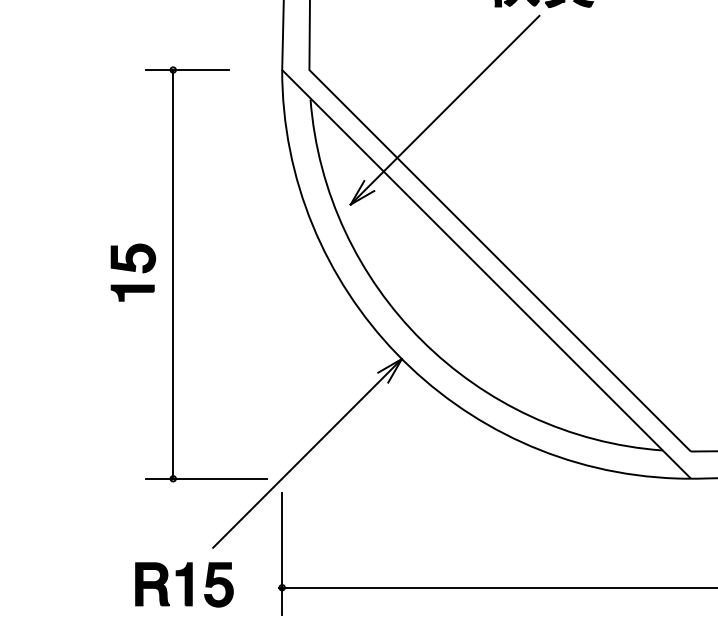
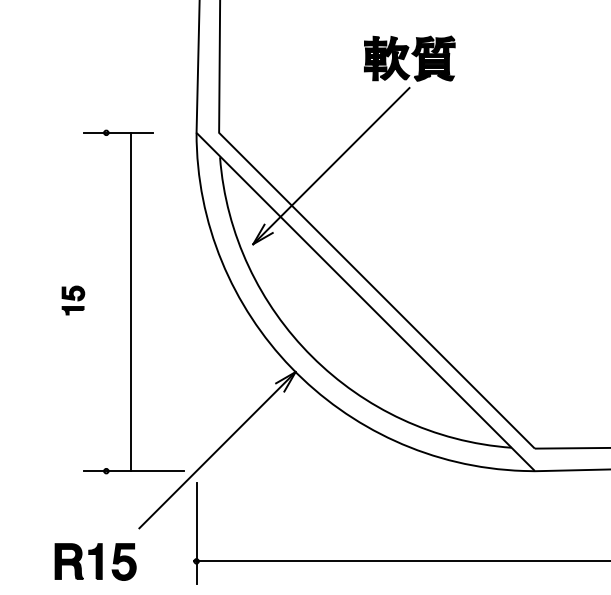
part: (133, 272) -> (73, 300), size x0.6
line: (173, 273) -> (131, 301), moved
part: (184, 584) -> (95, 561), moved

